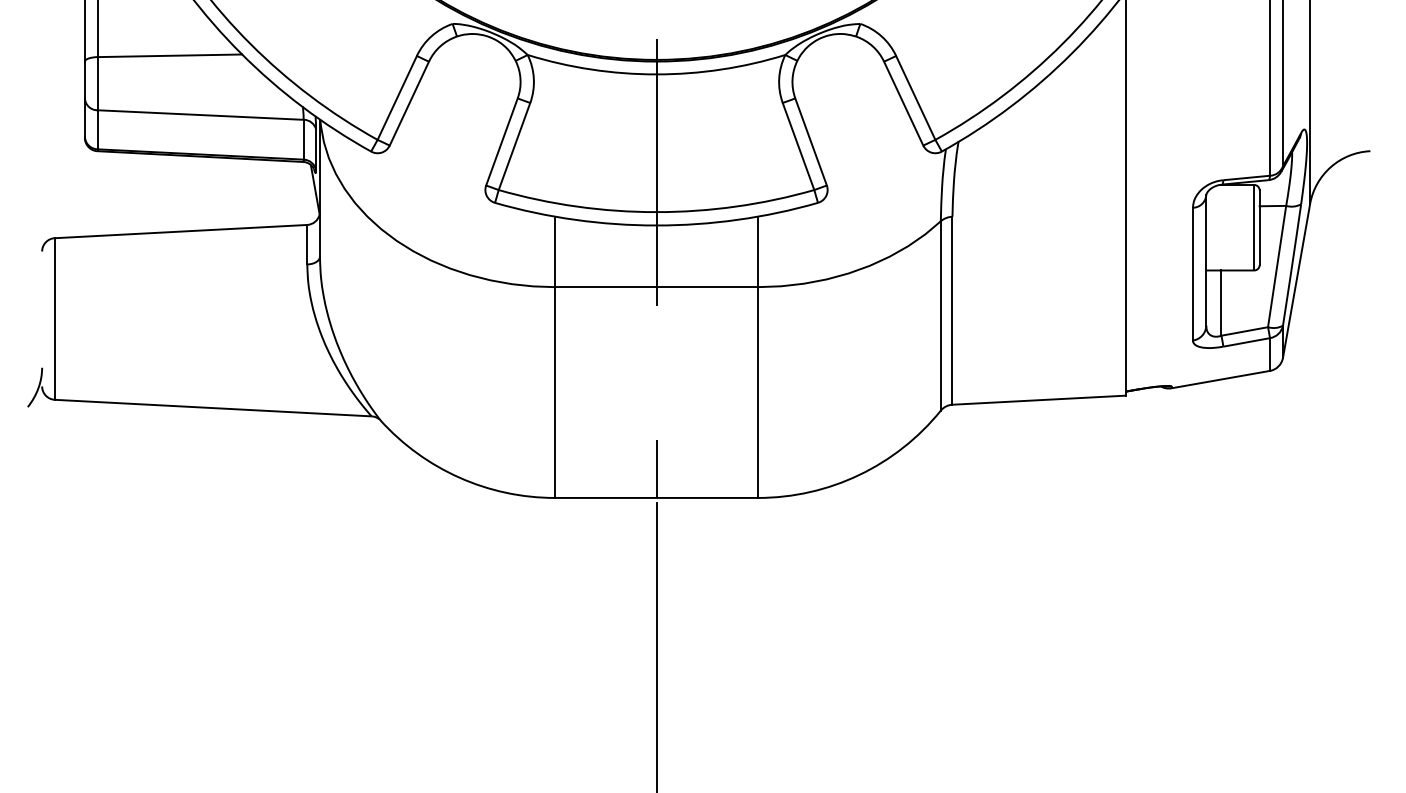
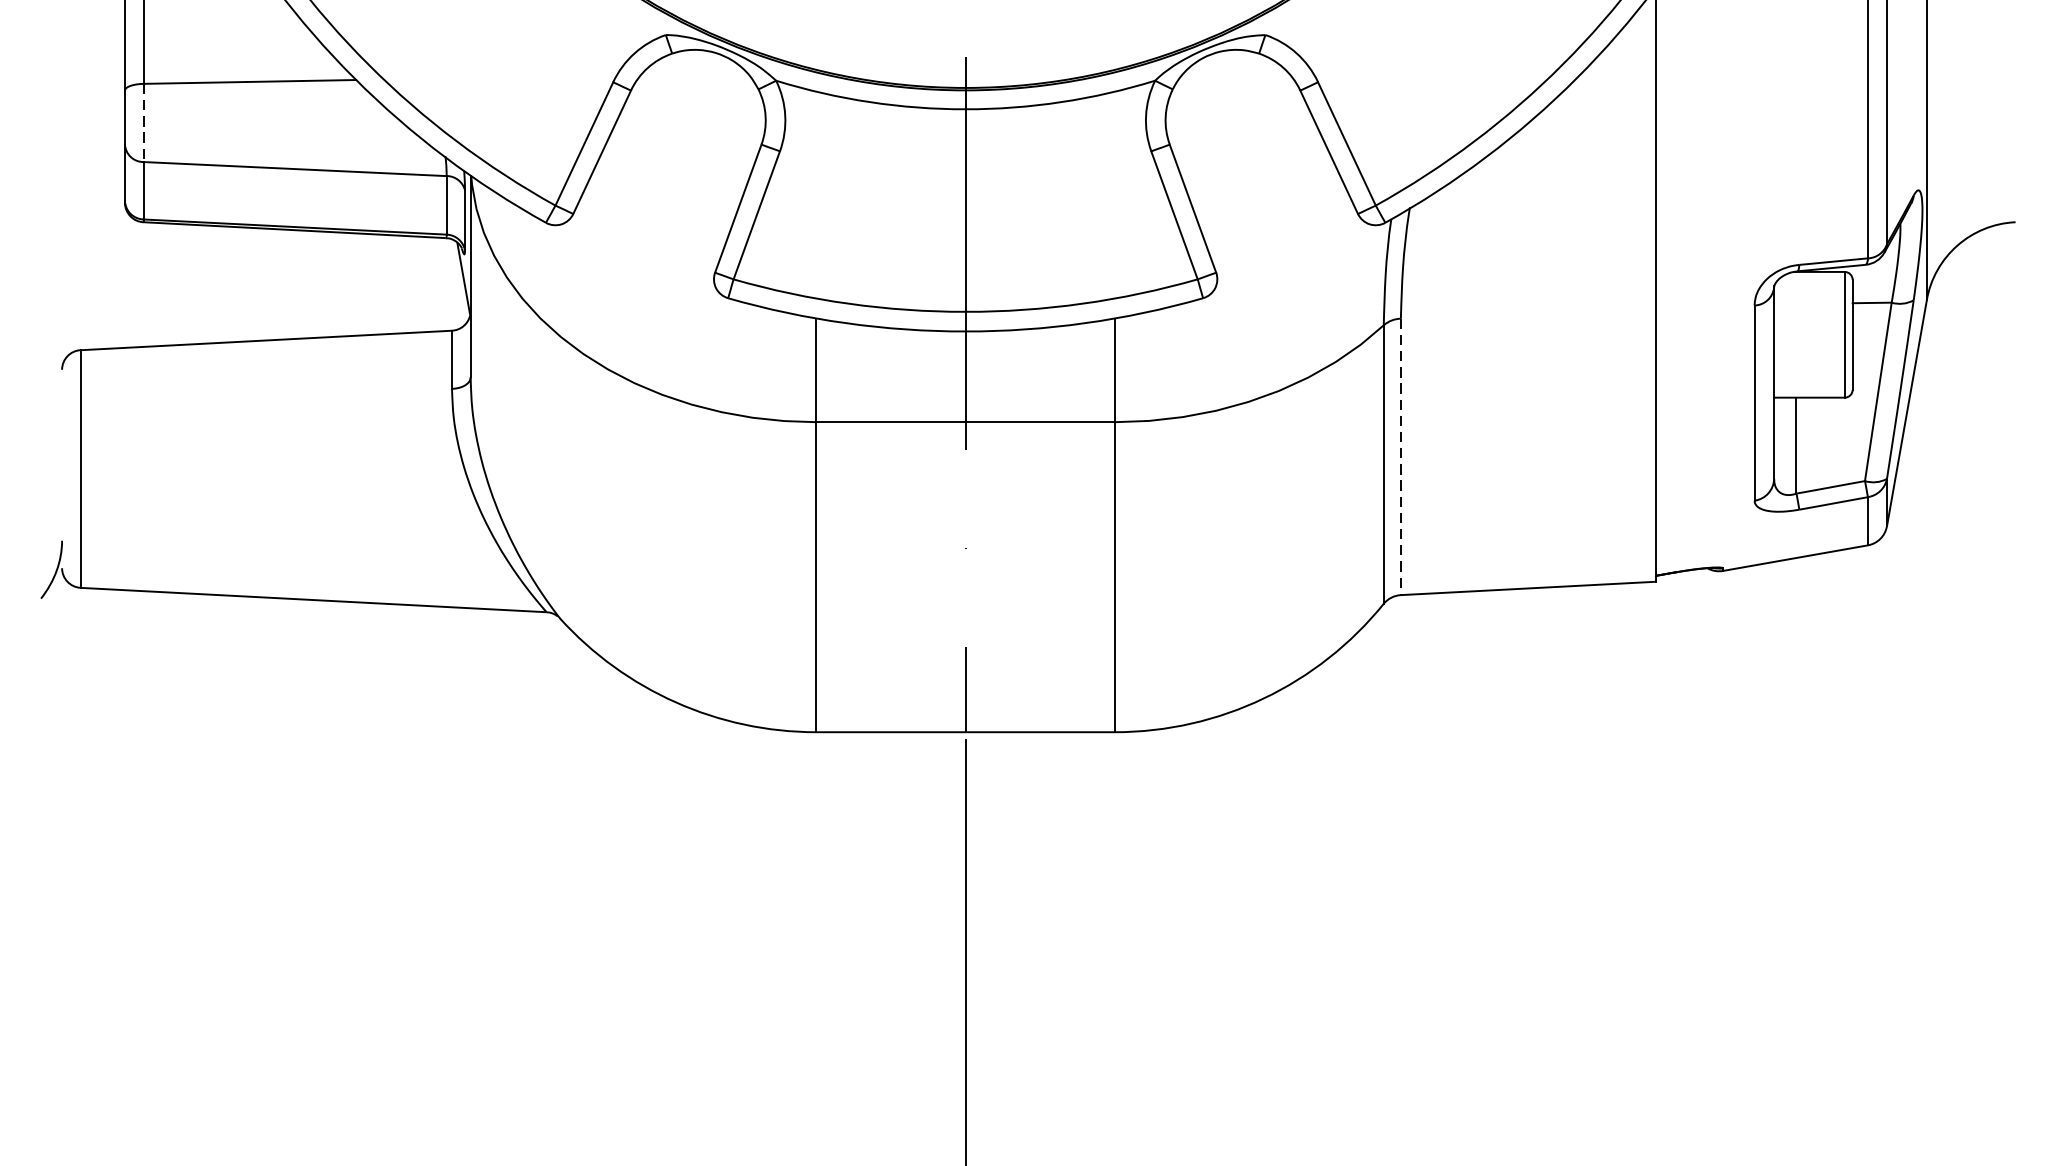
line: (97, 83) -> (143, 122), solid -> dashed
line: (952, 310) -> (1400, 456), solid -> dashed

